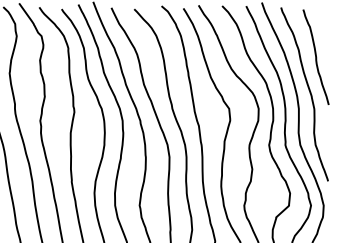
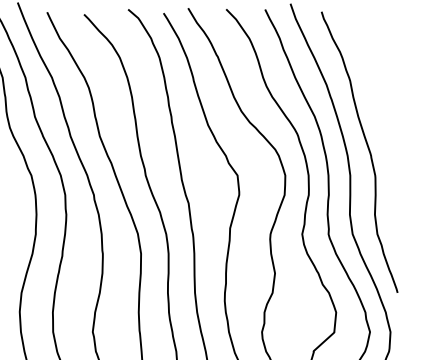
curve: (315, 56) -> (377, 90), removed

